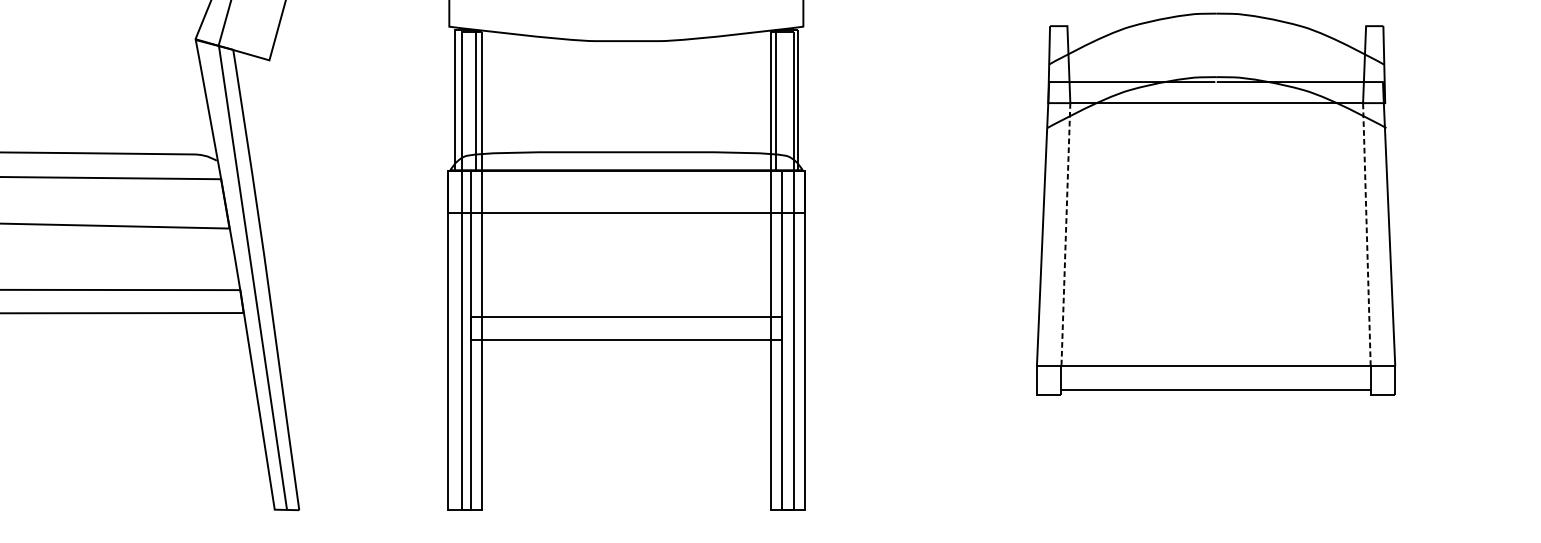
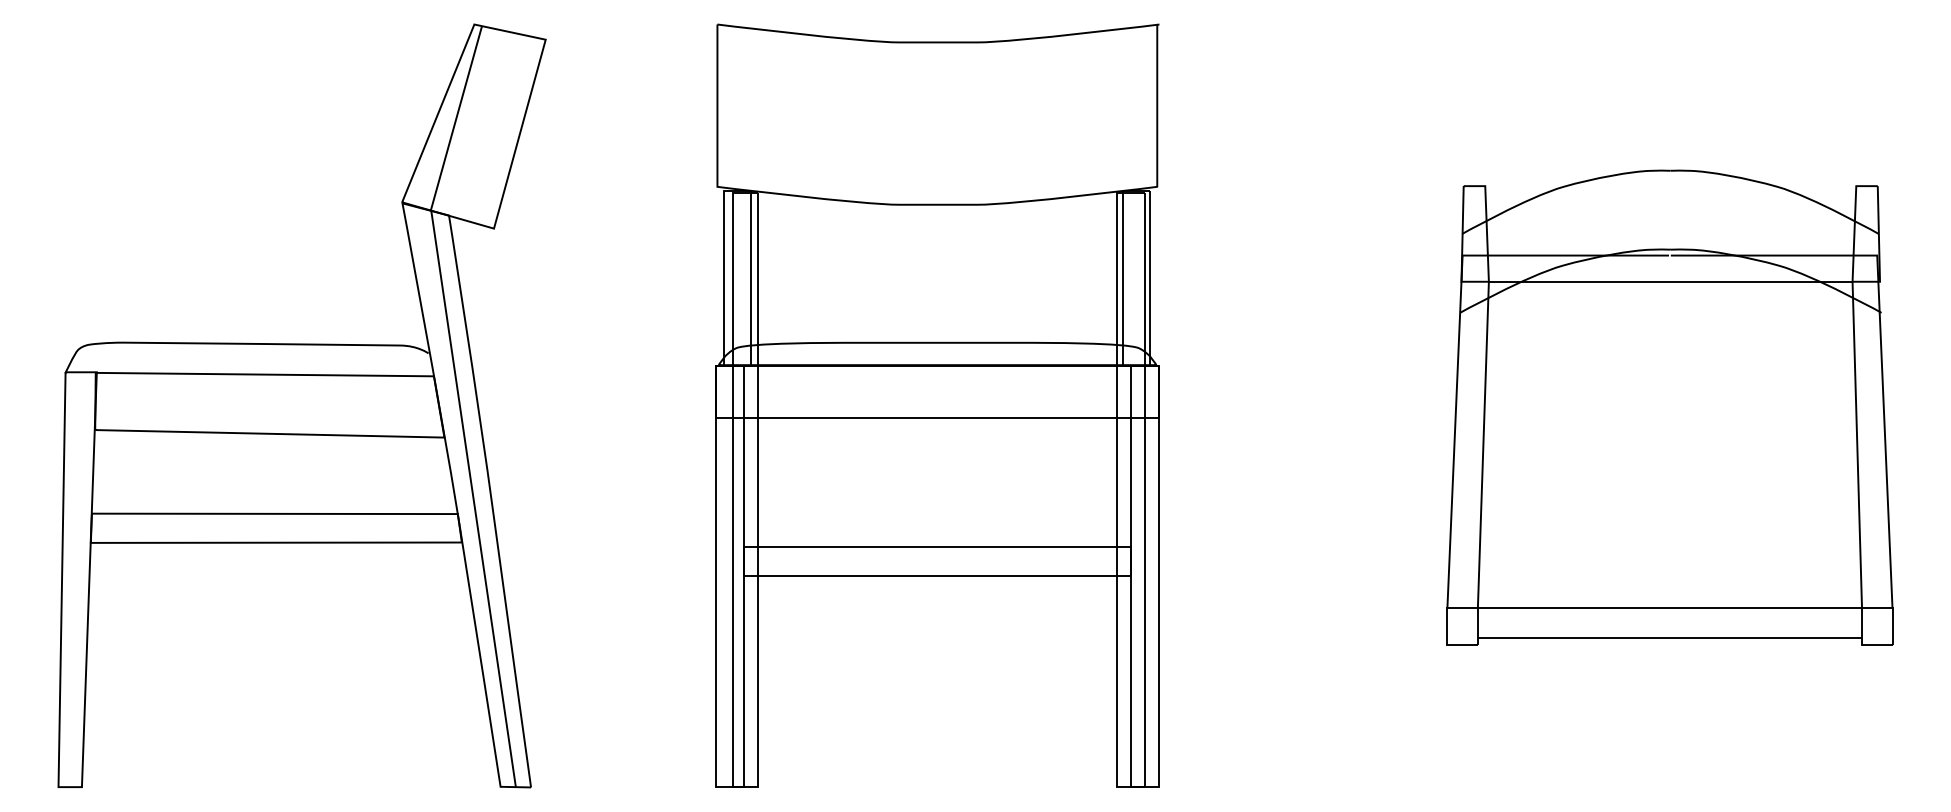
line: (1065, 234) -> (1483, 445), dashed -> solid
line: (1367, 234) -> (1857, 444), dashed -> solid

